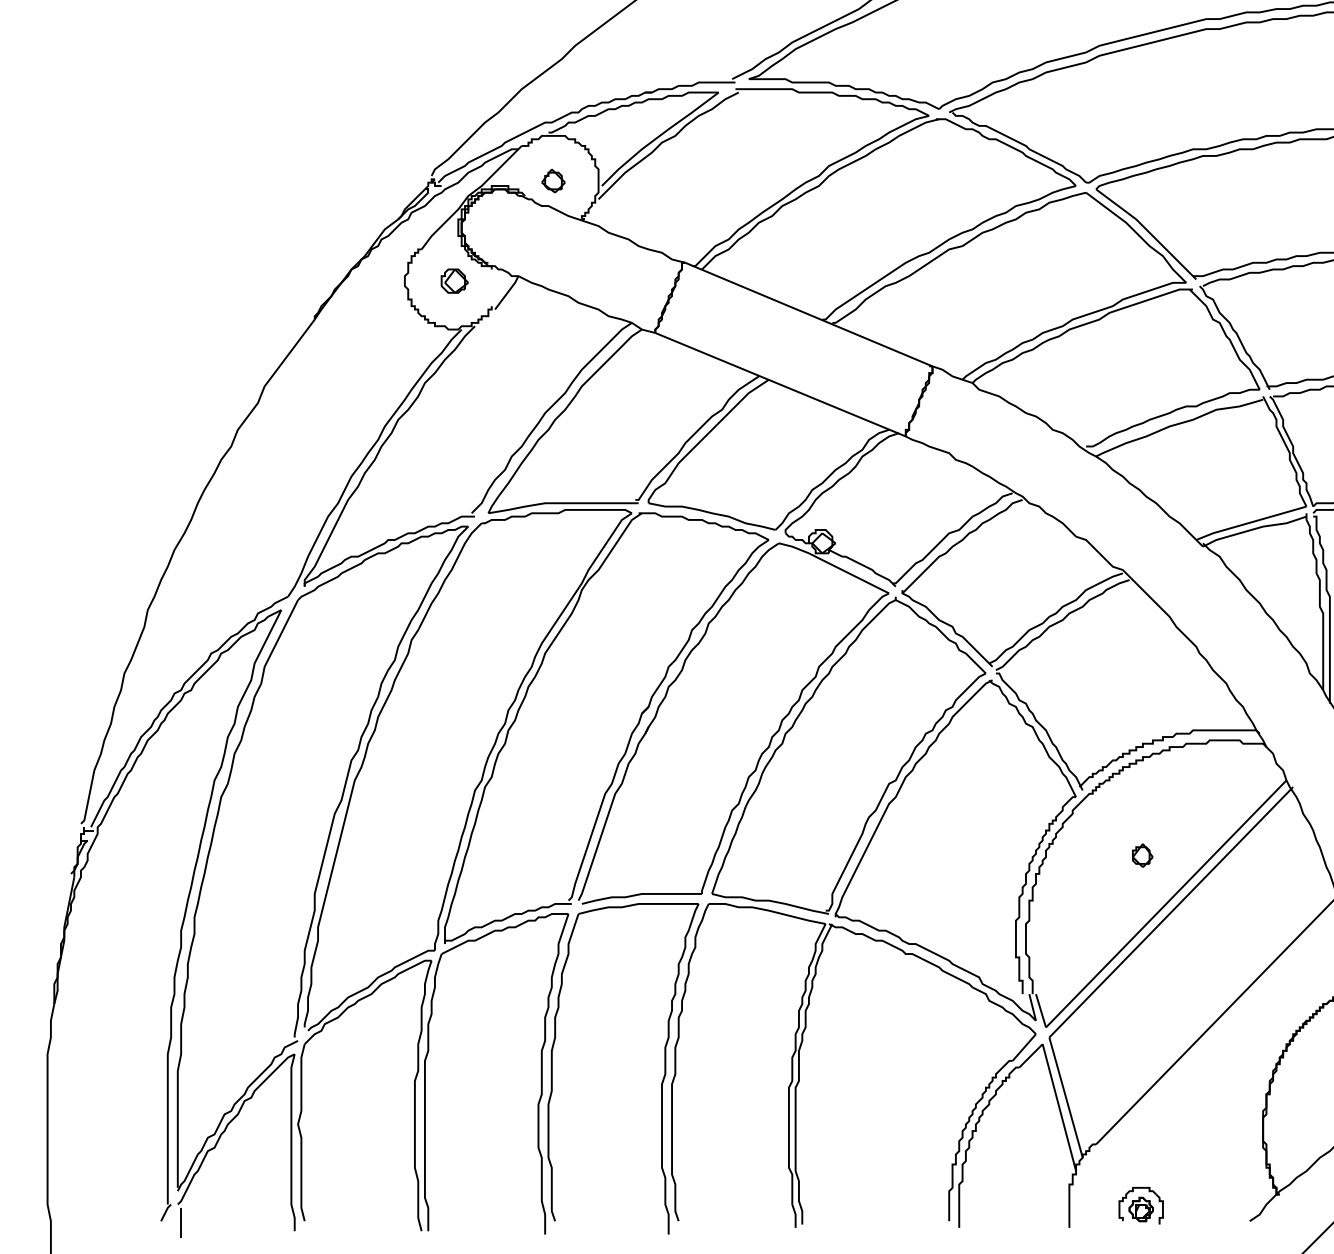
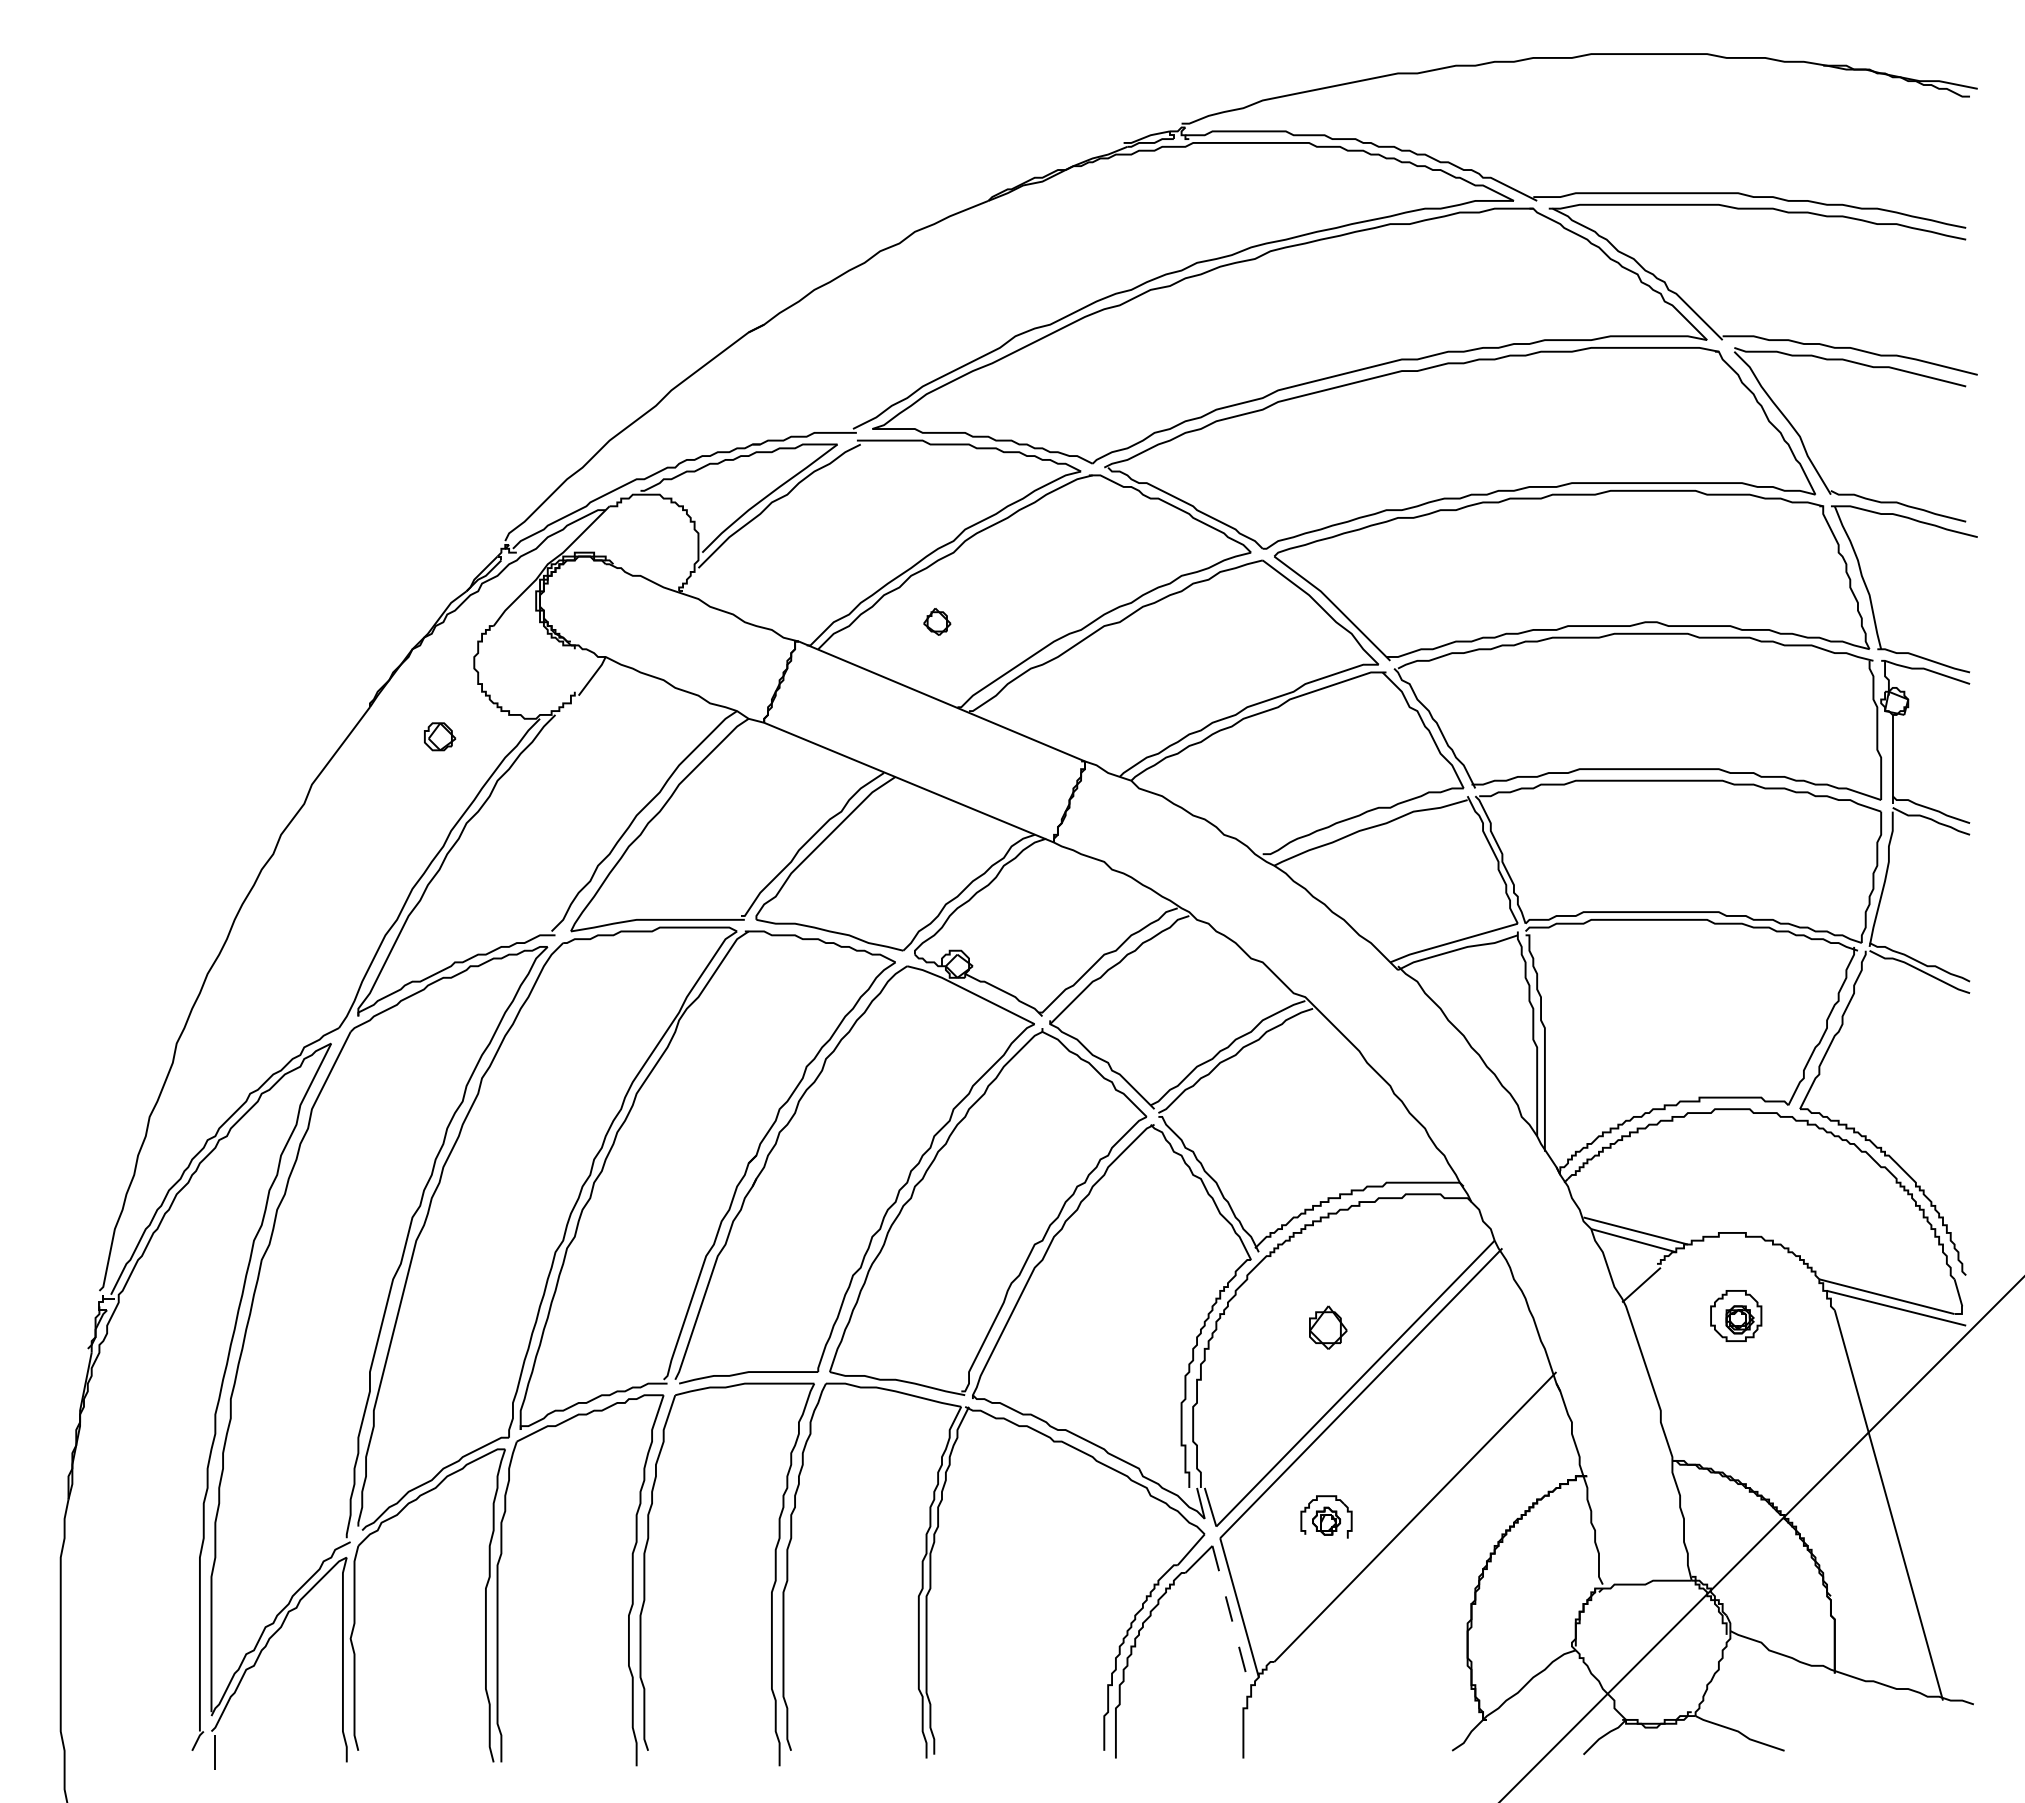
part: (553, 180) -> (937, 621), moved
part: (455, 280) -> (440, 736), moved
part: (1142, 855) -> (1328, 1327), size x1.6
line: (1059, 1107) -> (1231, 1619), solid -> dashed
part: (1141, 1205) -> (1326, 1516), moved

